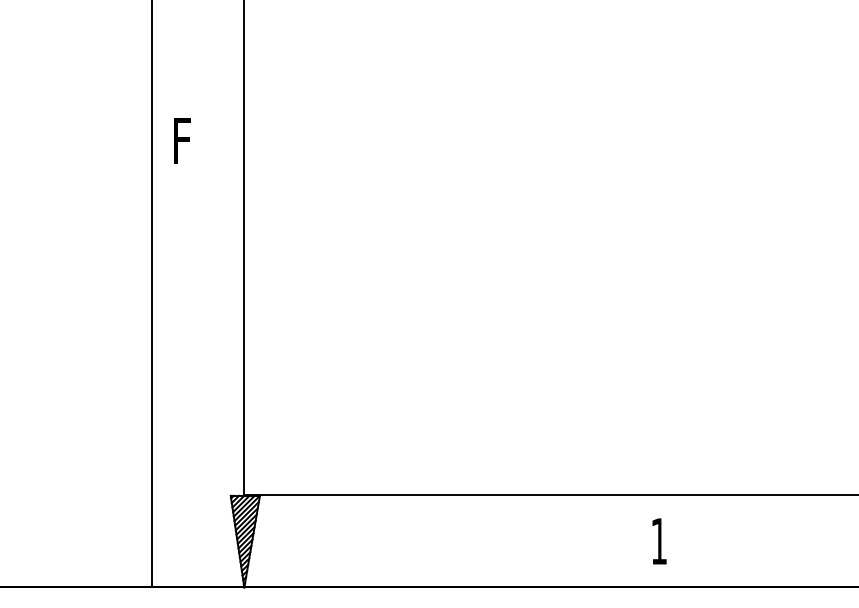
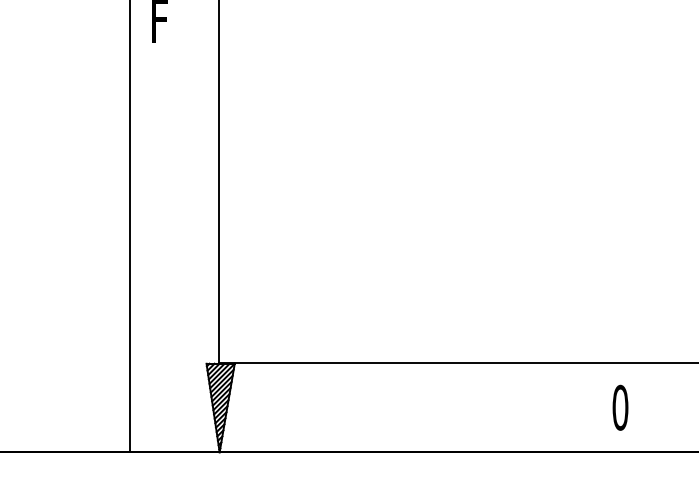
text: (659, 541) -> (620, 407), 1 -> 0

